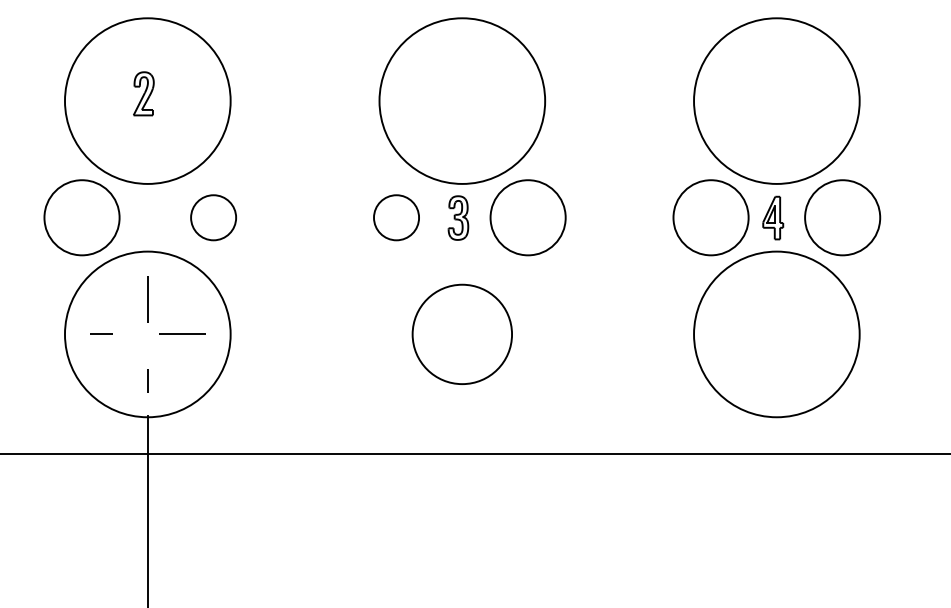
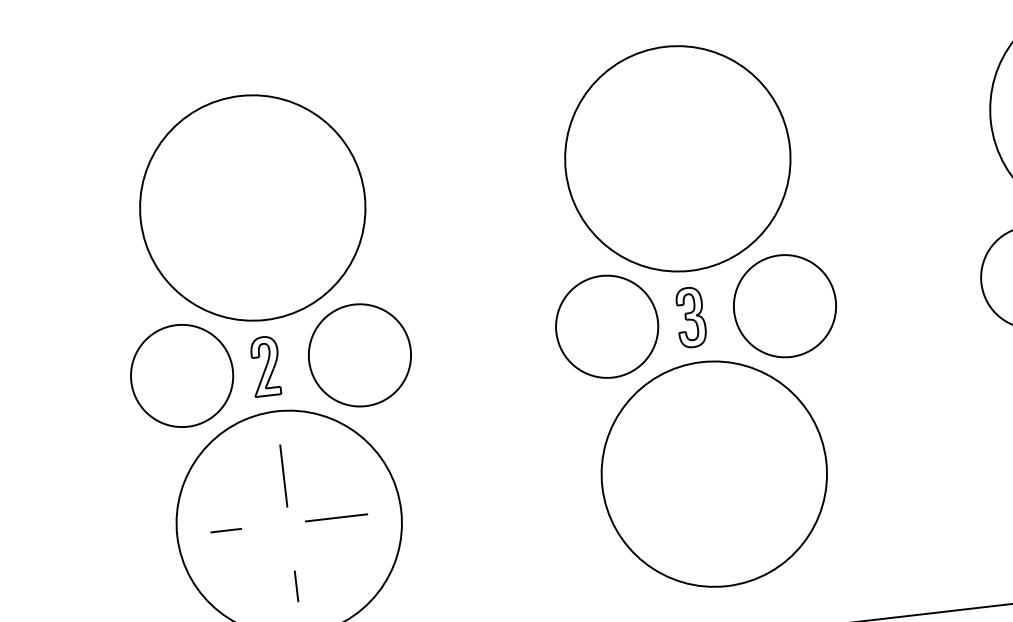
part: (143, 93) -> (265, 365), moved
circle: (213, 217) -> (359, 355), size x1.67
circle: (396, 217) -> (607, 326), size x1.67
circle: (462, 334) -> (714, 474), size x1.67

